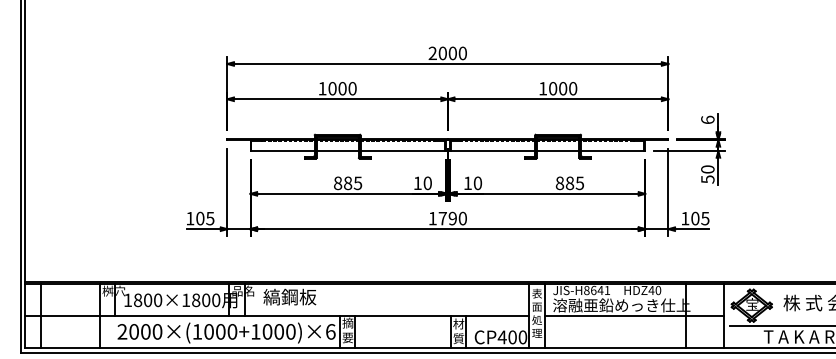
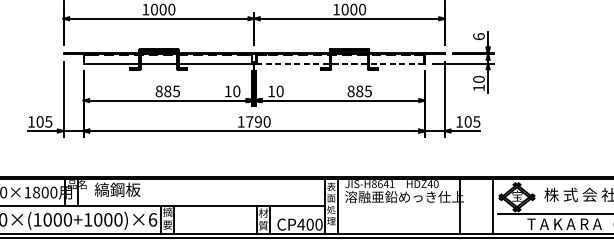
line: (547, 151) -> (340, 63), solid -> dashed
text: (707, 179) -> (478, 88), 50 -> 10
line: (633, 316) -> (414, 206), removed

